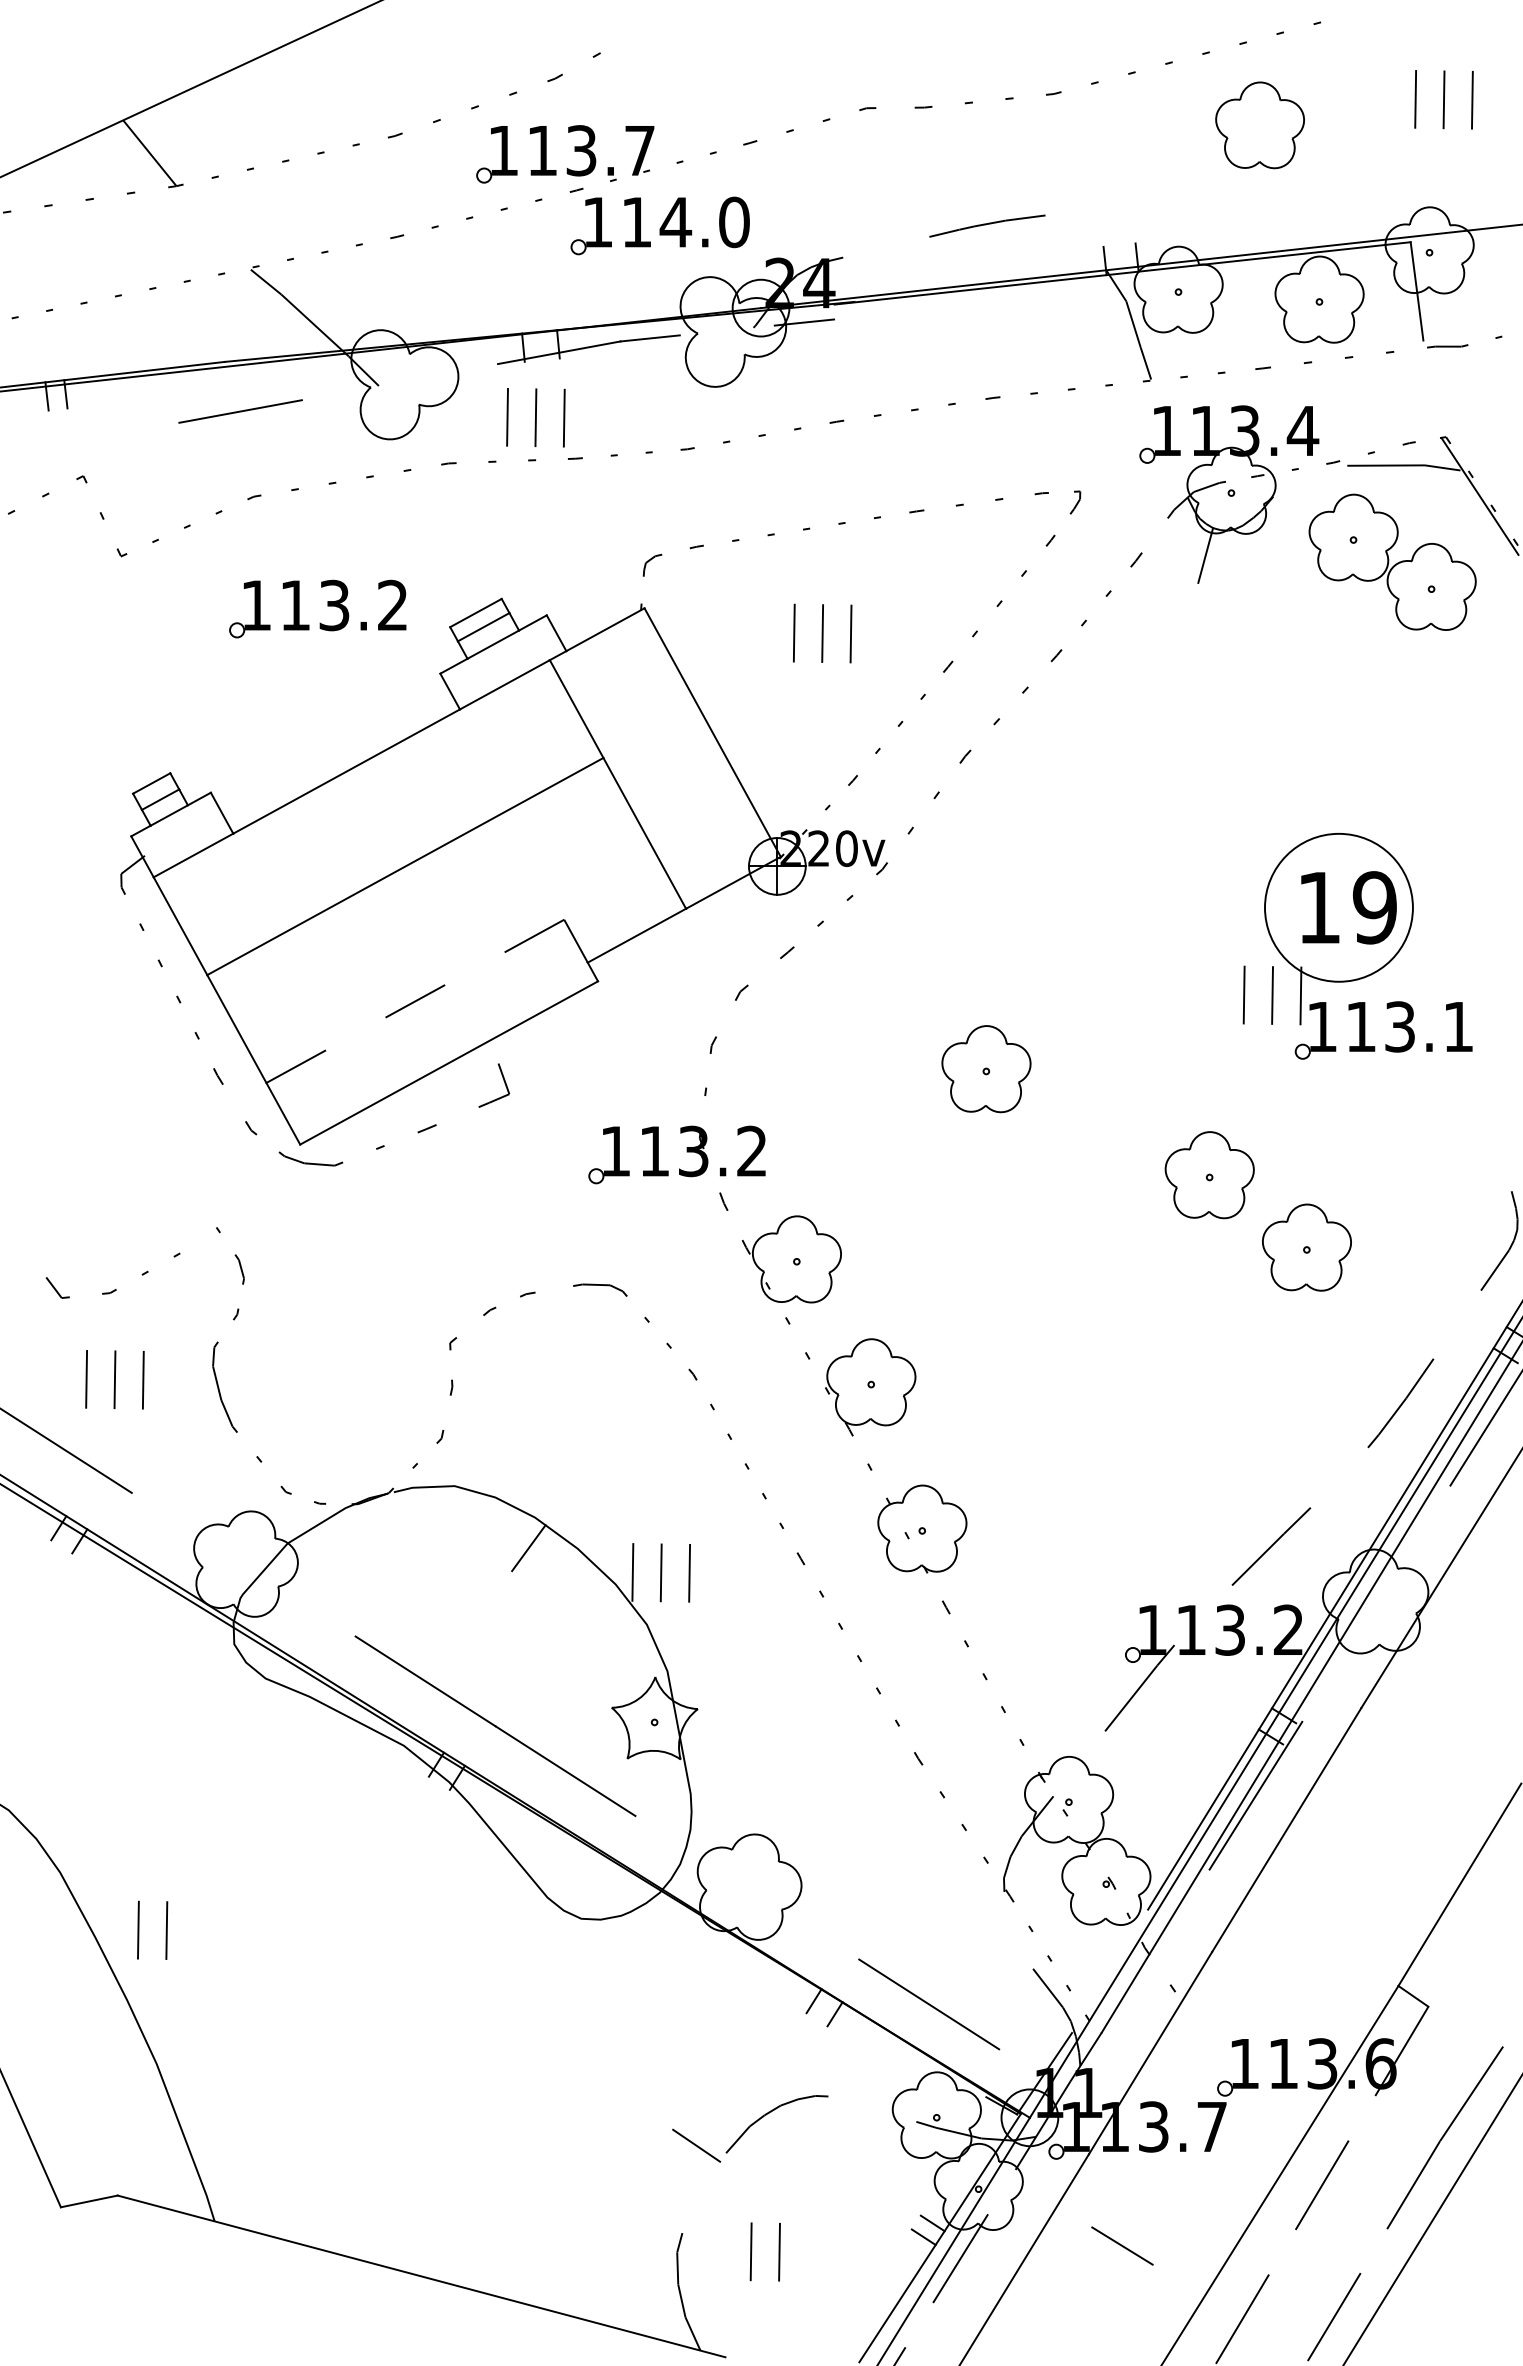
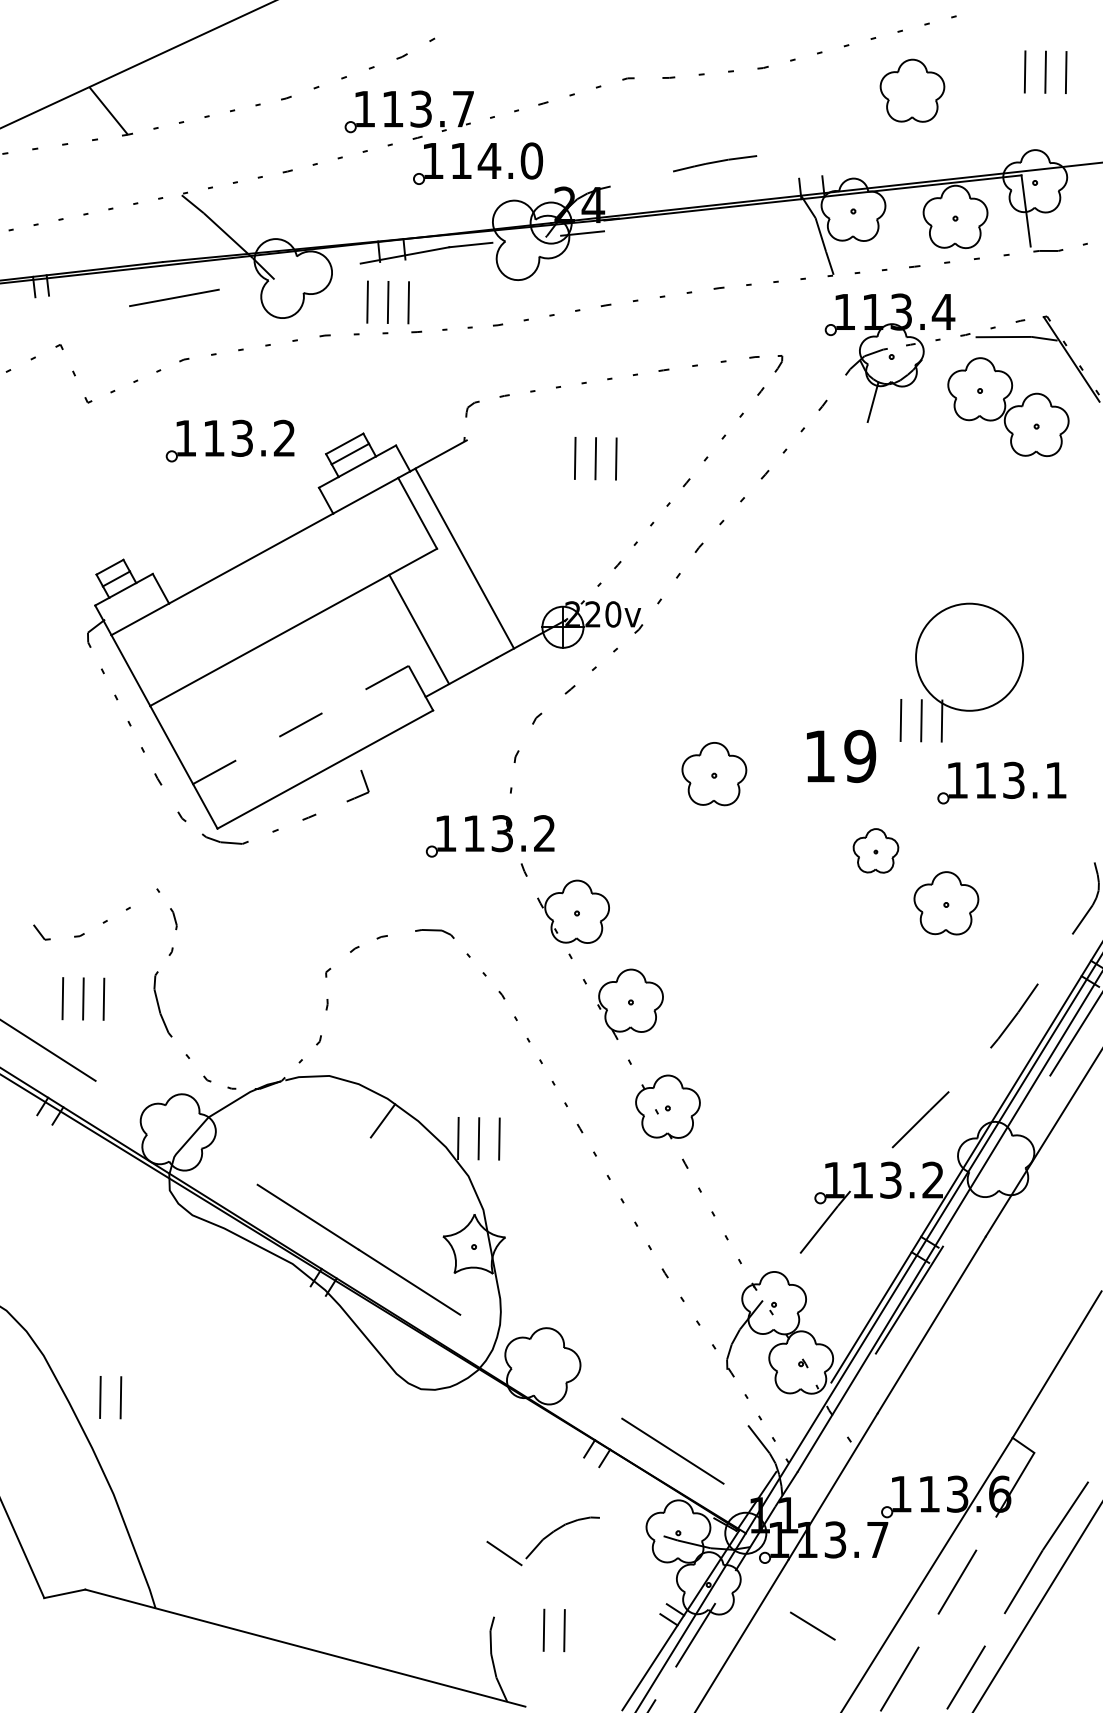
line: (712, 732) -> (464, 558), moved
line: (644, 832) -> (419, 628), moved
text: (1348, 907) -> (841, 756), moved
part: (1393, 1027) -> (1009, 780), moved
part: (1209, 1175) -> (875, 851), size x0.7

